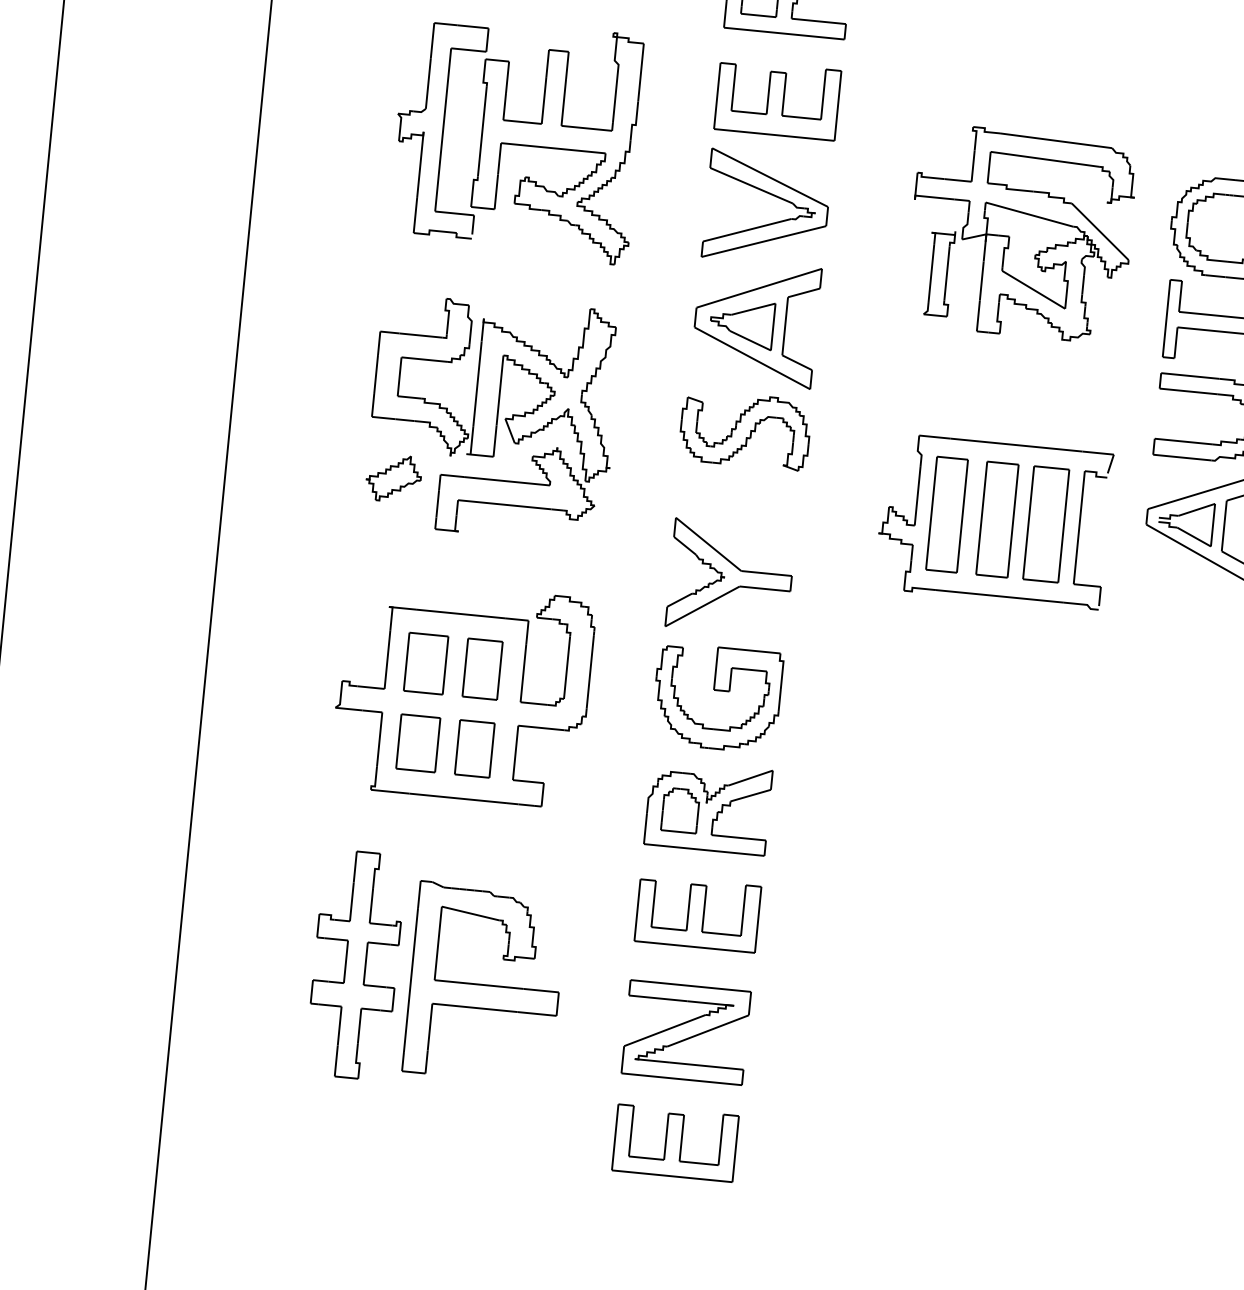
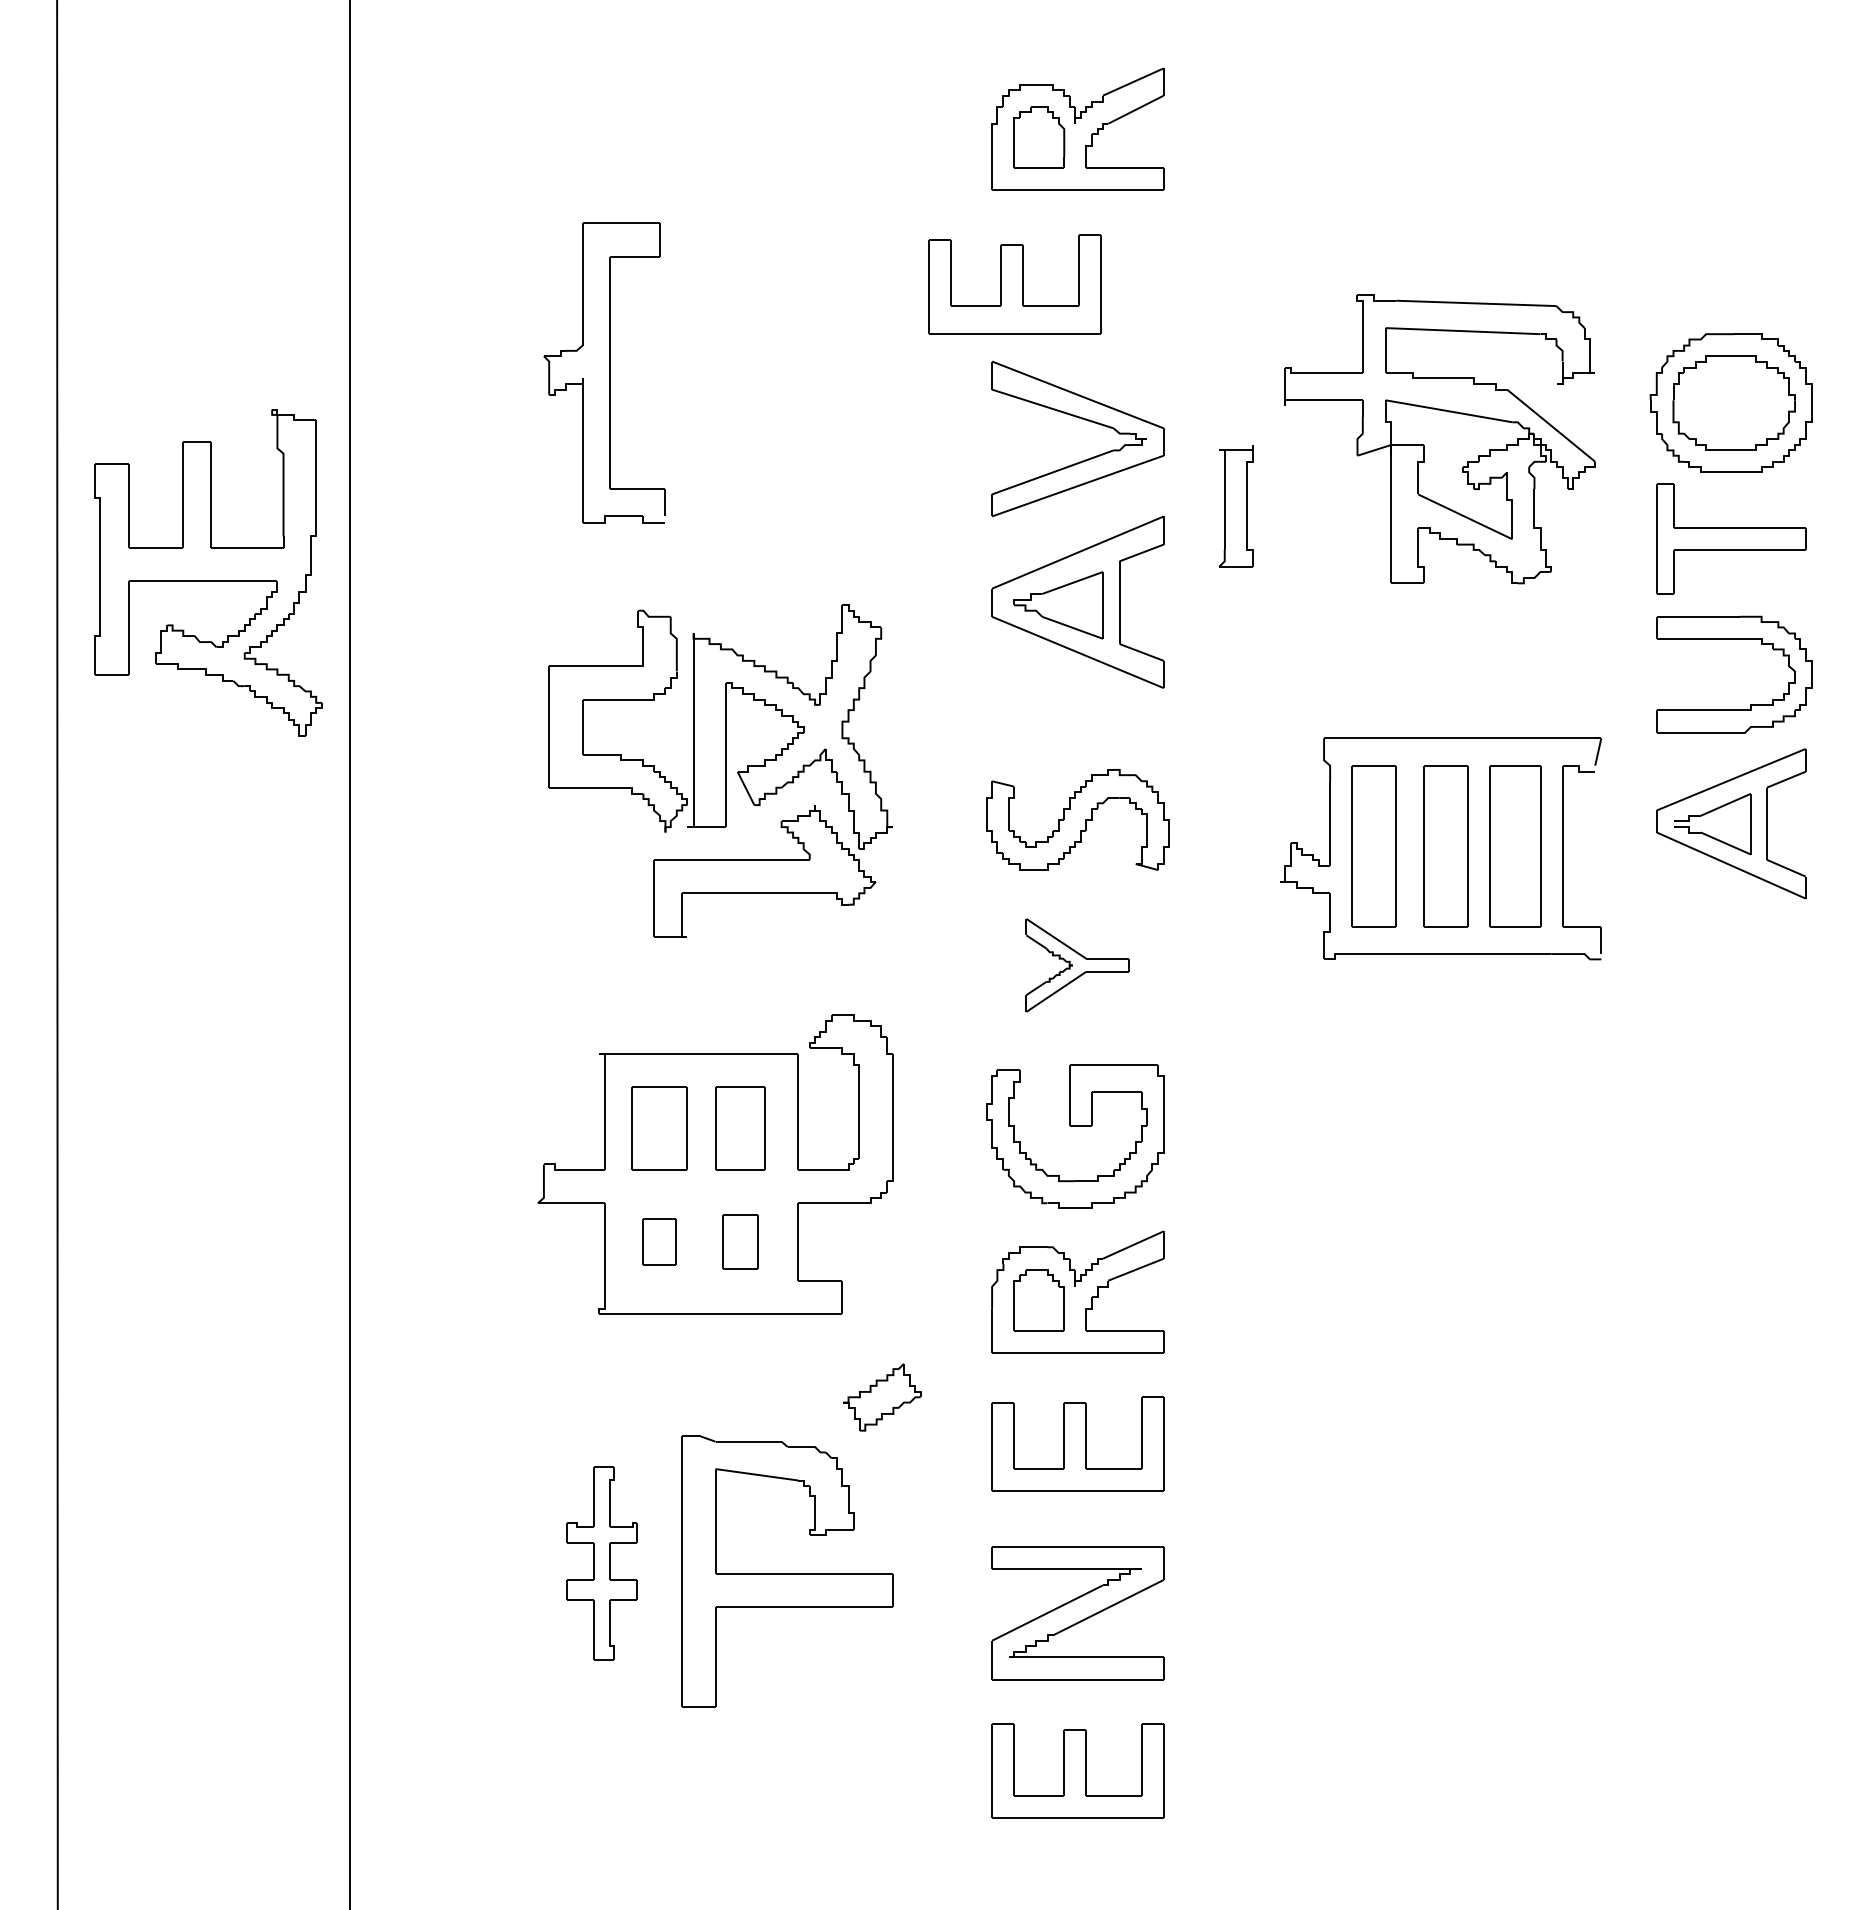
part: (777, 100) -> (1014, 284), moved
part: (557, 143) -> (208, 572), moved
part: (939, 273) -> (1236, 506), moved
part: (745, 429) -> (1077, 819), moved
part: (393, 478) -> (882, 1397), moved
part: (730, 578) -> (1077, 965), size x0.6
part: (418, 743) -> (659, 1241), size x0.6
part: (475, 748) -> (740, 1241), size x0.7
part: (355, 965) -> (601, 1563), size x0.6

